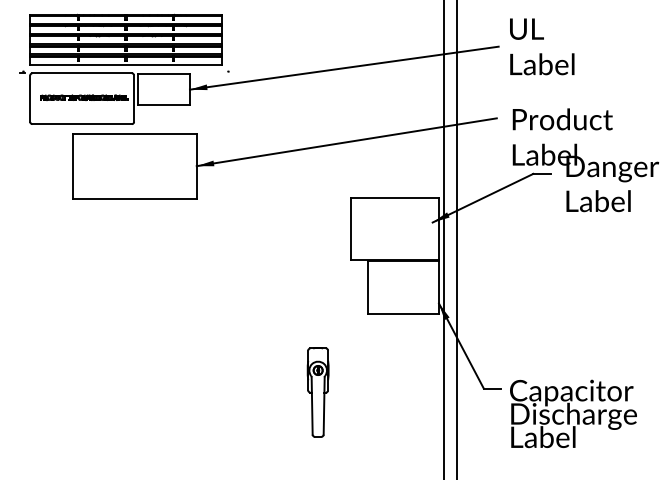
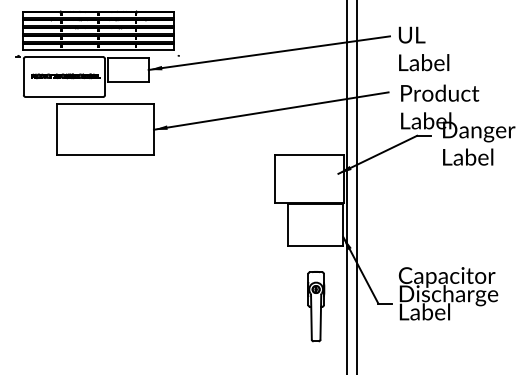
text: (542, 46) -> (424, 48), moved
part: (317, 392) -> (315, 306), moved
text: (573, 413) -> (448, 293), moved

